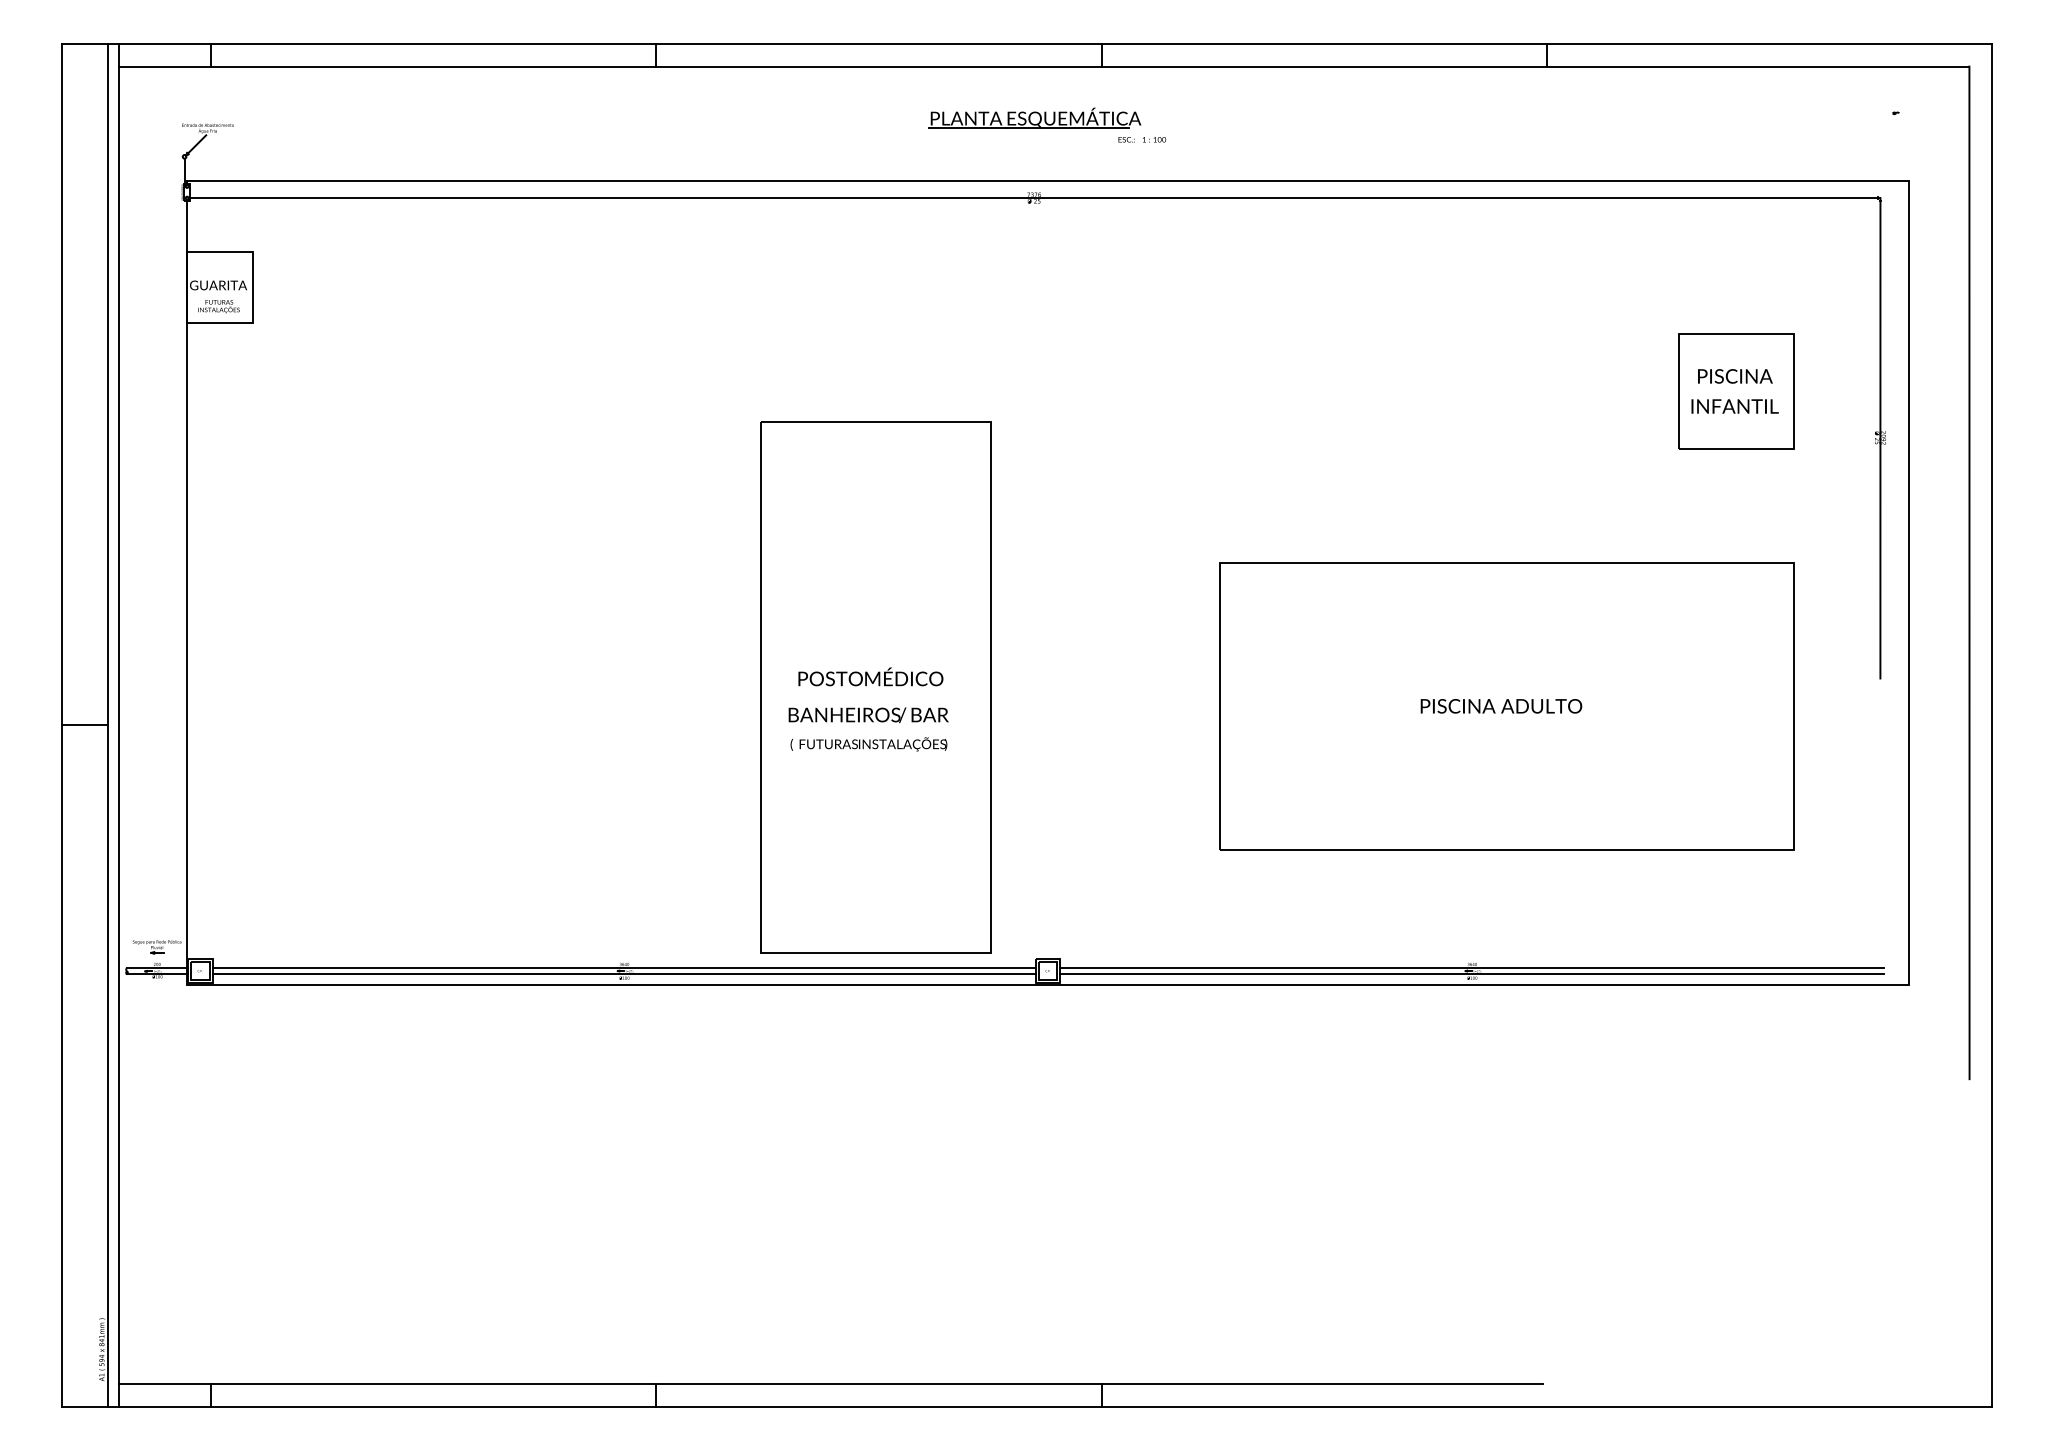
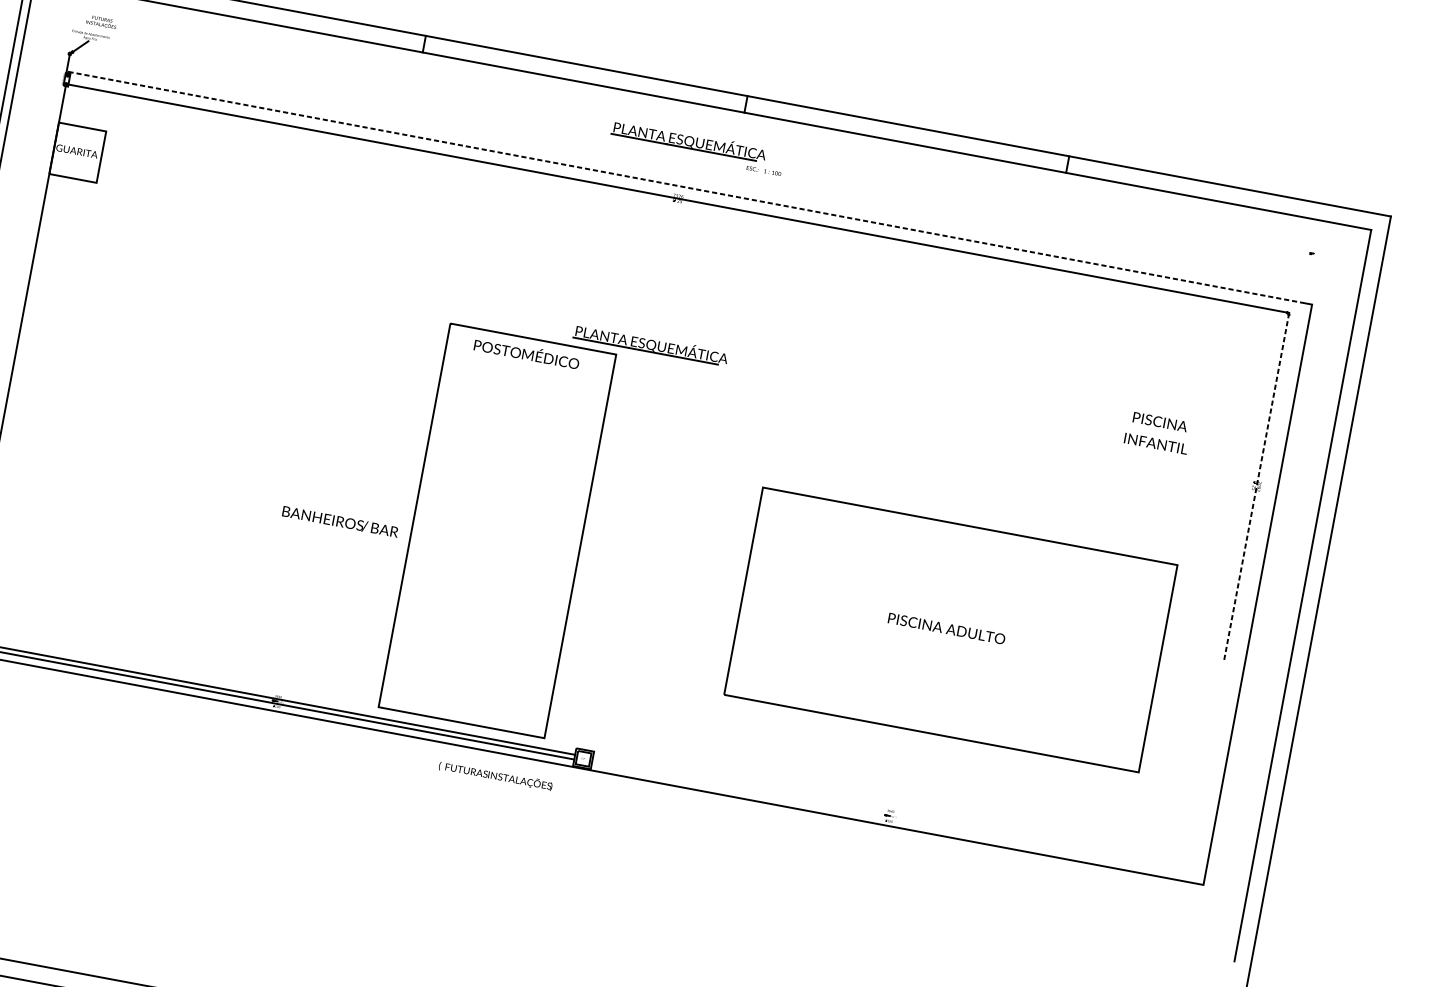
line: (1040, 181) -> (684, 187), solid -> dashed
text: (218, 306) -> (101, 22), moved
part: (1736, 391) -> (1159, 433), removed
part: (1034, 399) -> (650, 344), added
line: (1880, 437) -> (1256, 485), solid -> dashed
text: (870, 676) -> (526, 352), moved
text: (868, 715) -> (340, 522), moved
text: (868, 744) -> (495, 776), moved
line: (1471, 968) -> (889, 814), removed
line: (1471, 974) -> (888, 818), removed

